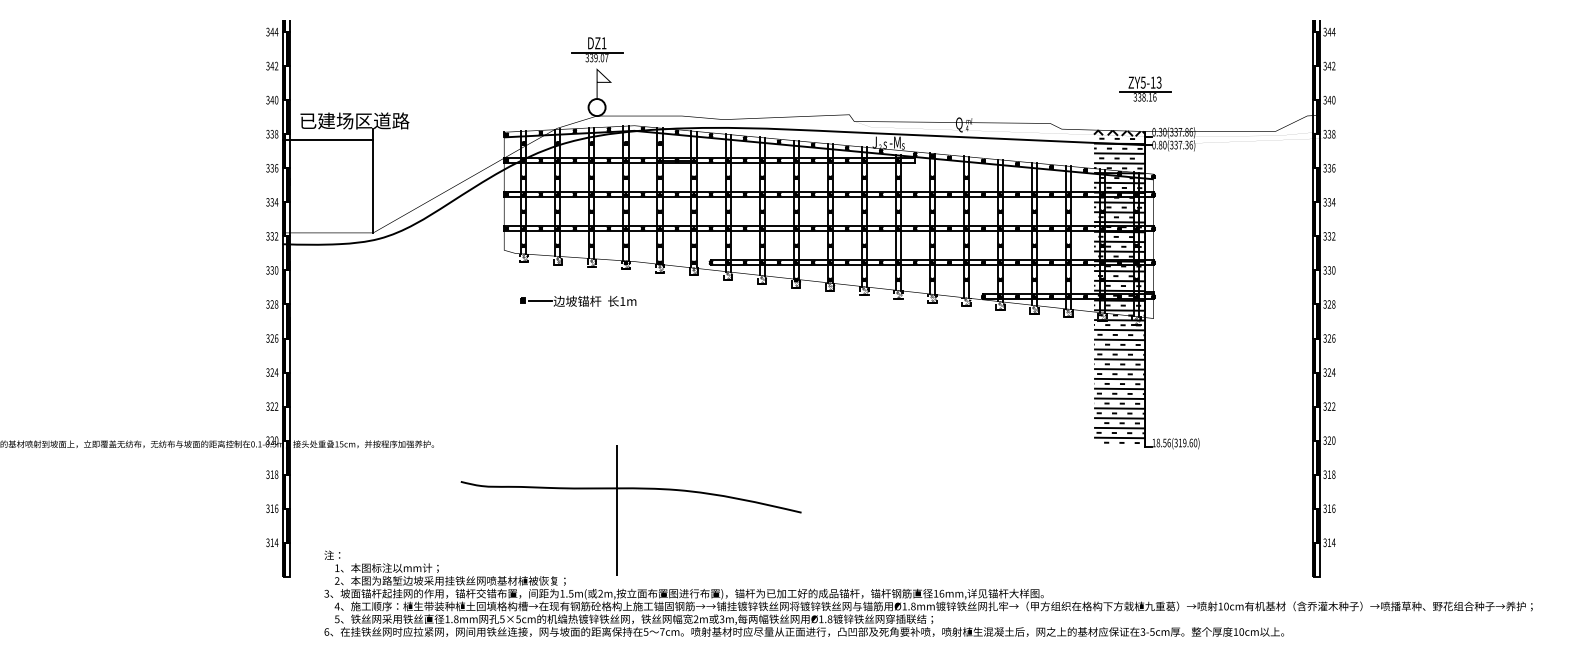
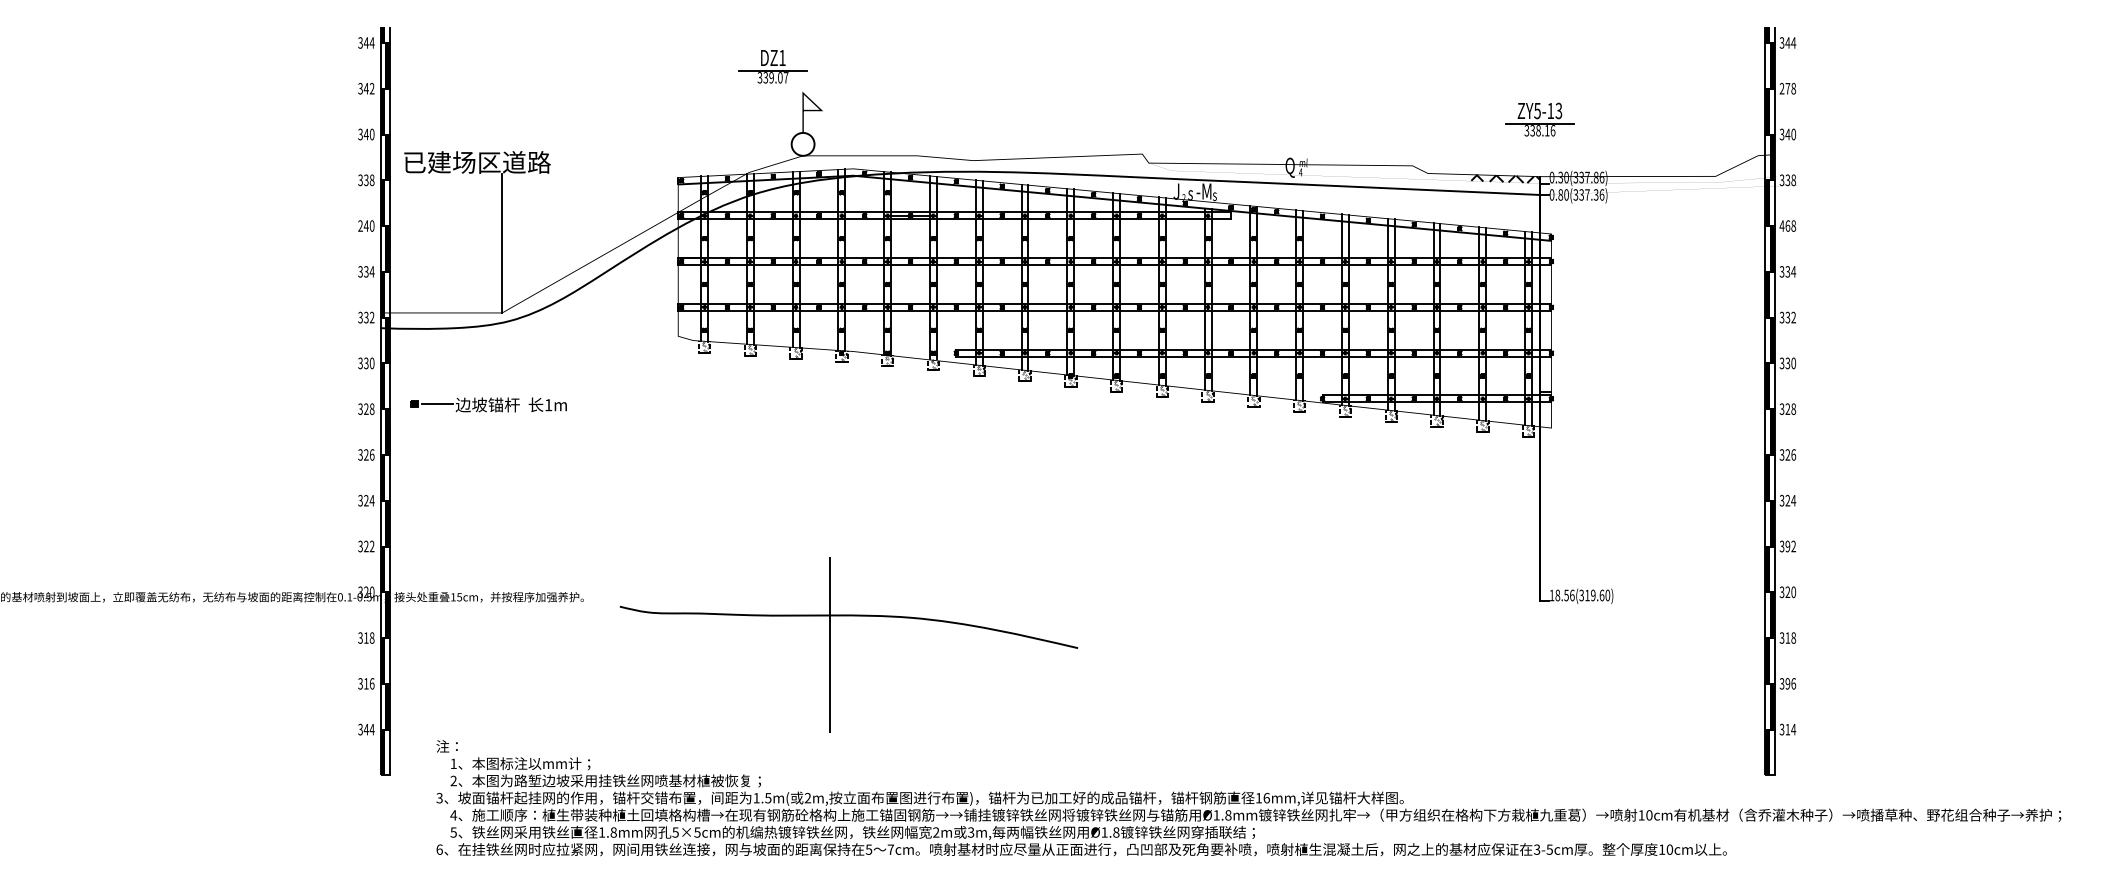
part: (596, 49) -> (772, 66), moved
text: (1329, 65) -> (1787, 88), 342 -> 278
line: (328, 139) -> (441, 187), removed
text: (272, 167) -> (366, 225), 336 -> 240
text: (1329, 167) -> (1787, 225), 336 -> 468
hatch: (1119, 290) -> (1505, 390), removed
part: (578, 300) -> (488, 404), moved
text: (1329, 406) -> (1787, 546), 322 -> 392
text: (1329, 508) -> (1787, 683), 316 -> 396
part: (617, 509) -> (830, 644), moved
text: (271, 542) -> (365, 729), 314 -> 344

